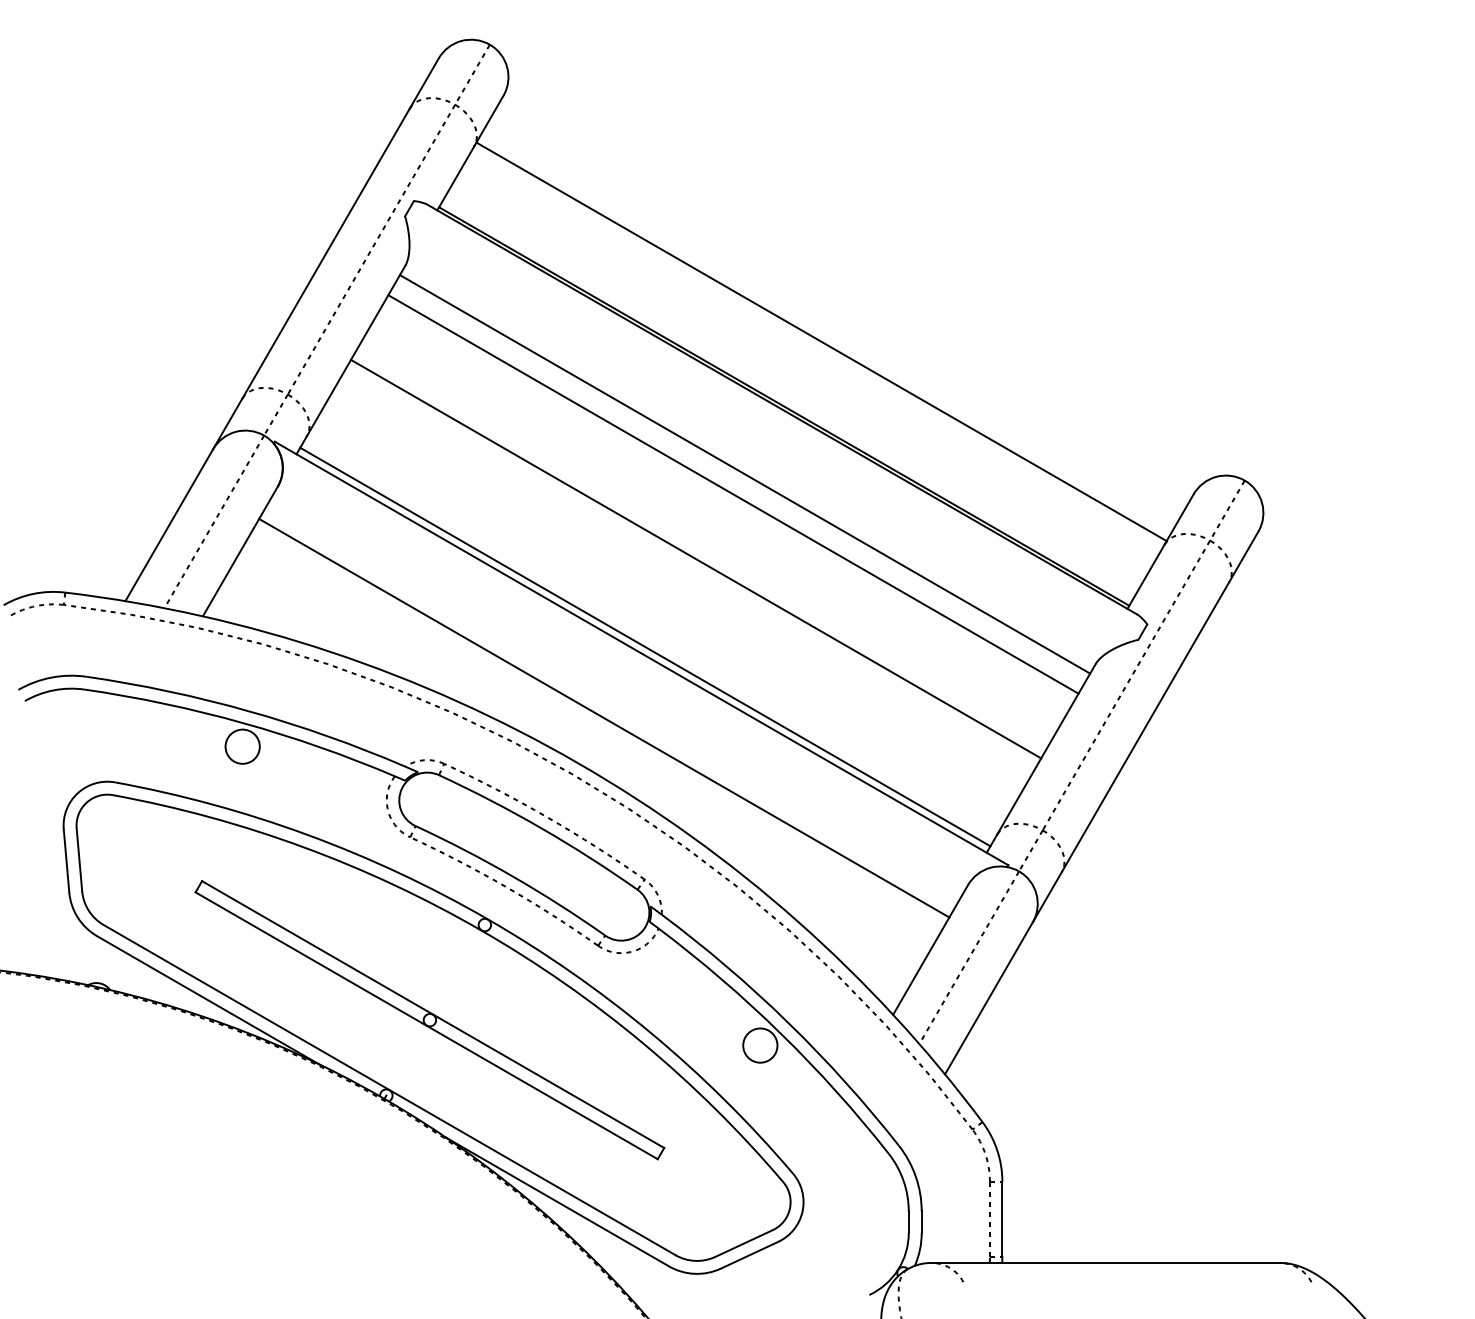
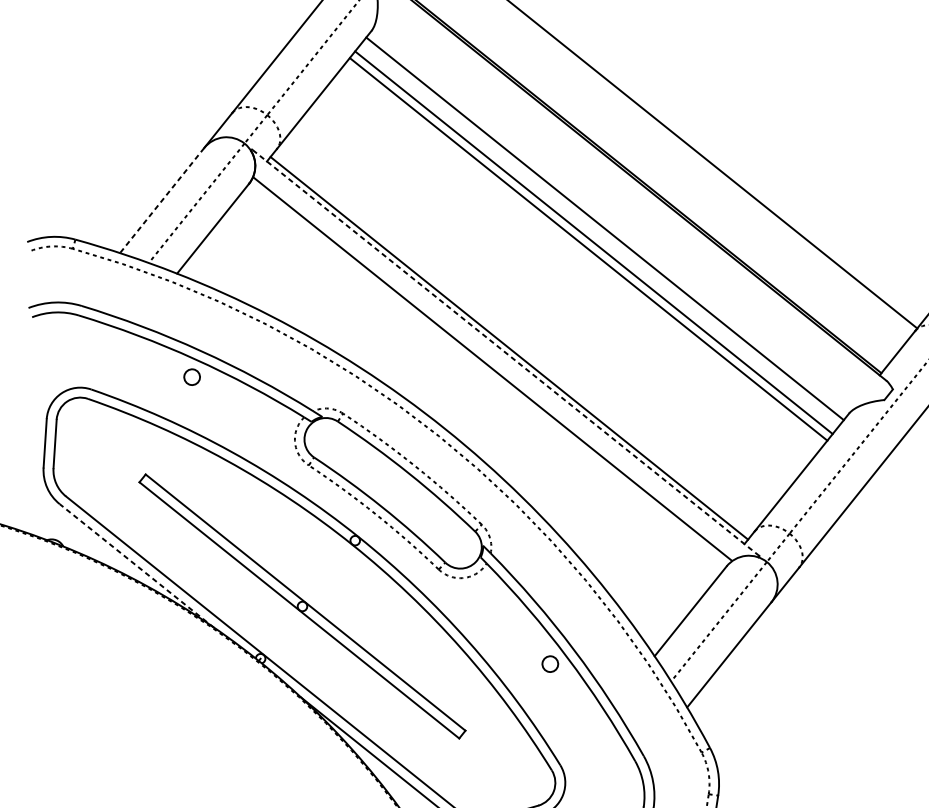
line: (169, 525) -> (162, 200), solid -> dashed
line: (696, 558) -> (589, 249), moved
line: (641, 653) -> (505, 352), solid -> dashed
line: (604, 717) -> (493, 368), moved
circle: (242, 746) -> (192, 377), size x0.6
line: (208, 1000) -> (136, 565), solid -> dashed
circle: (760, 1045) -> (550, 664), size x0.6

